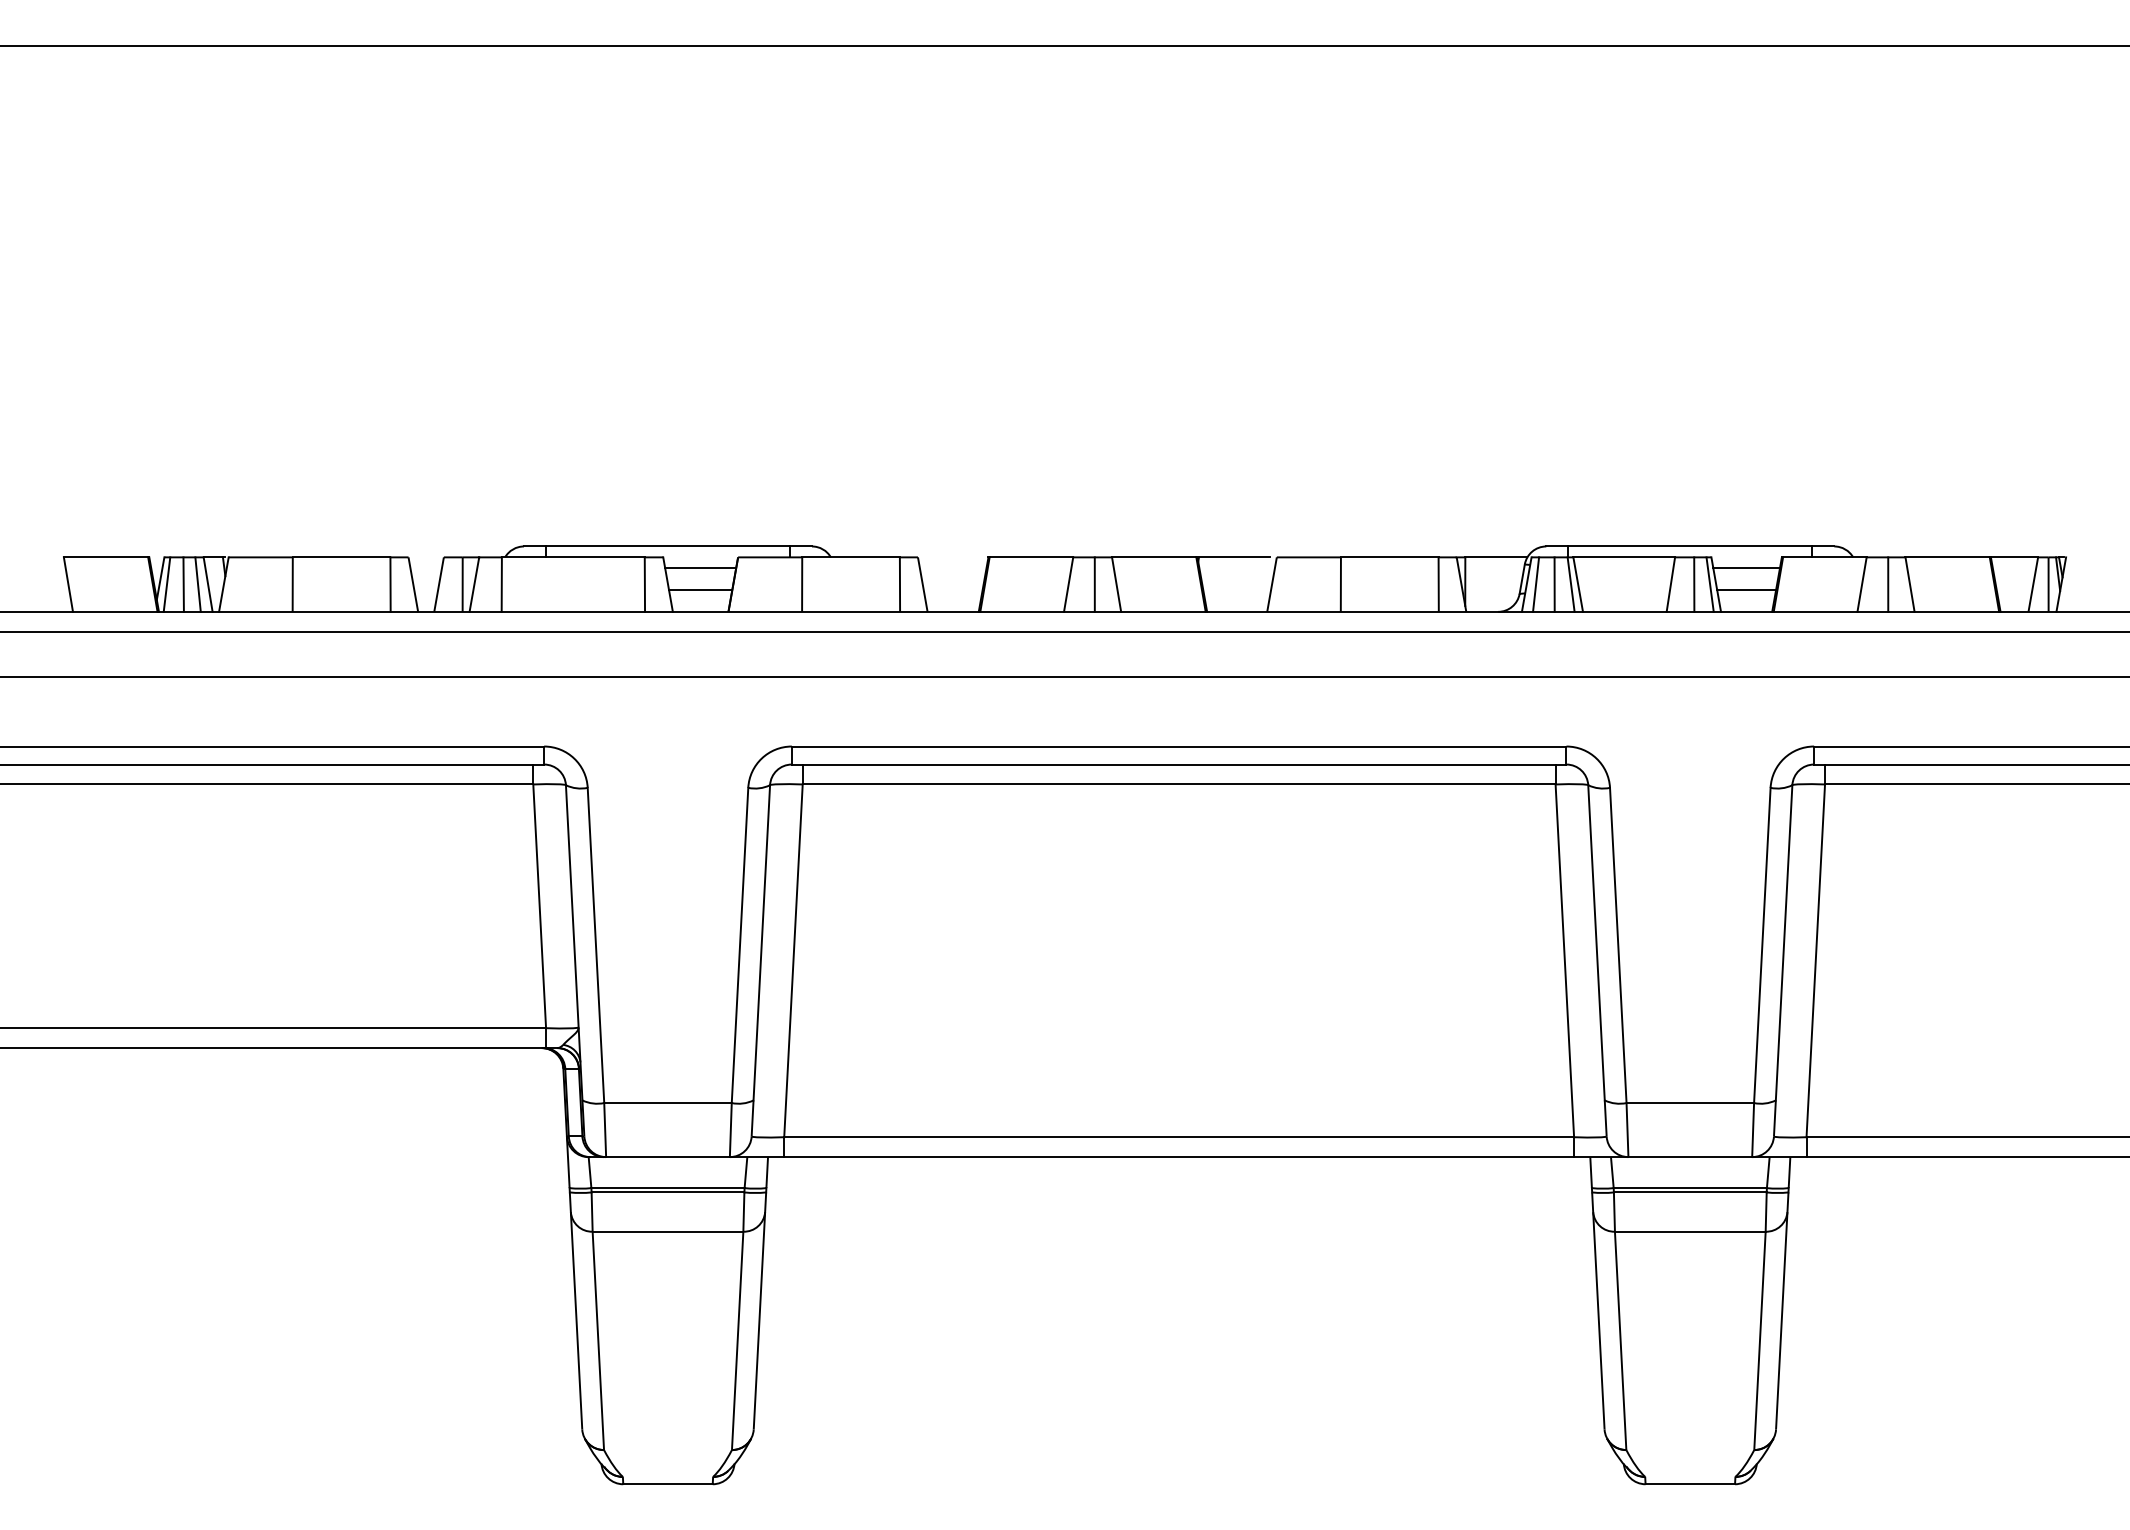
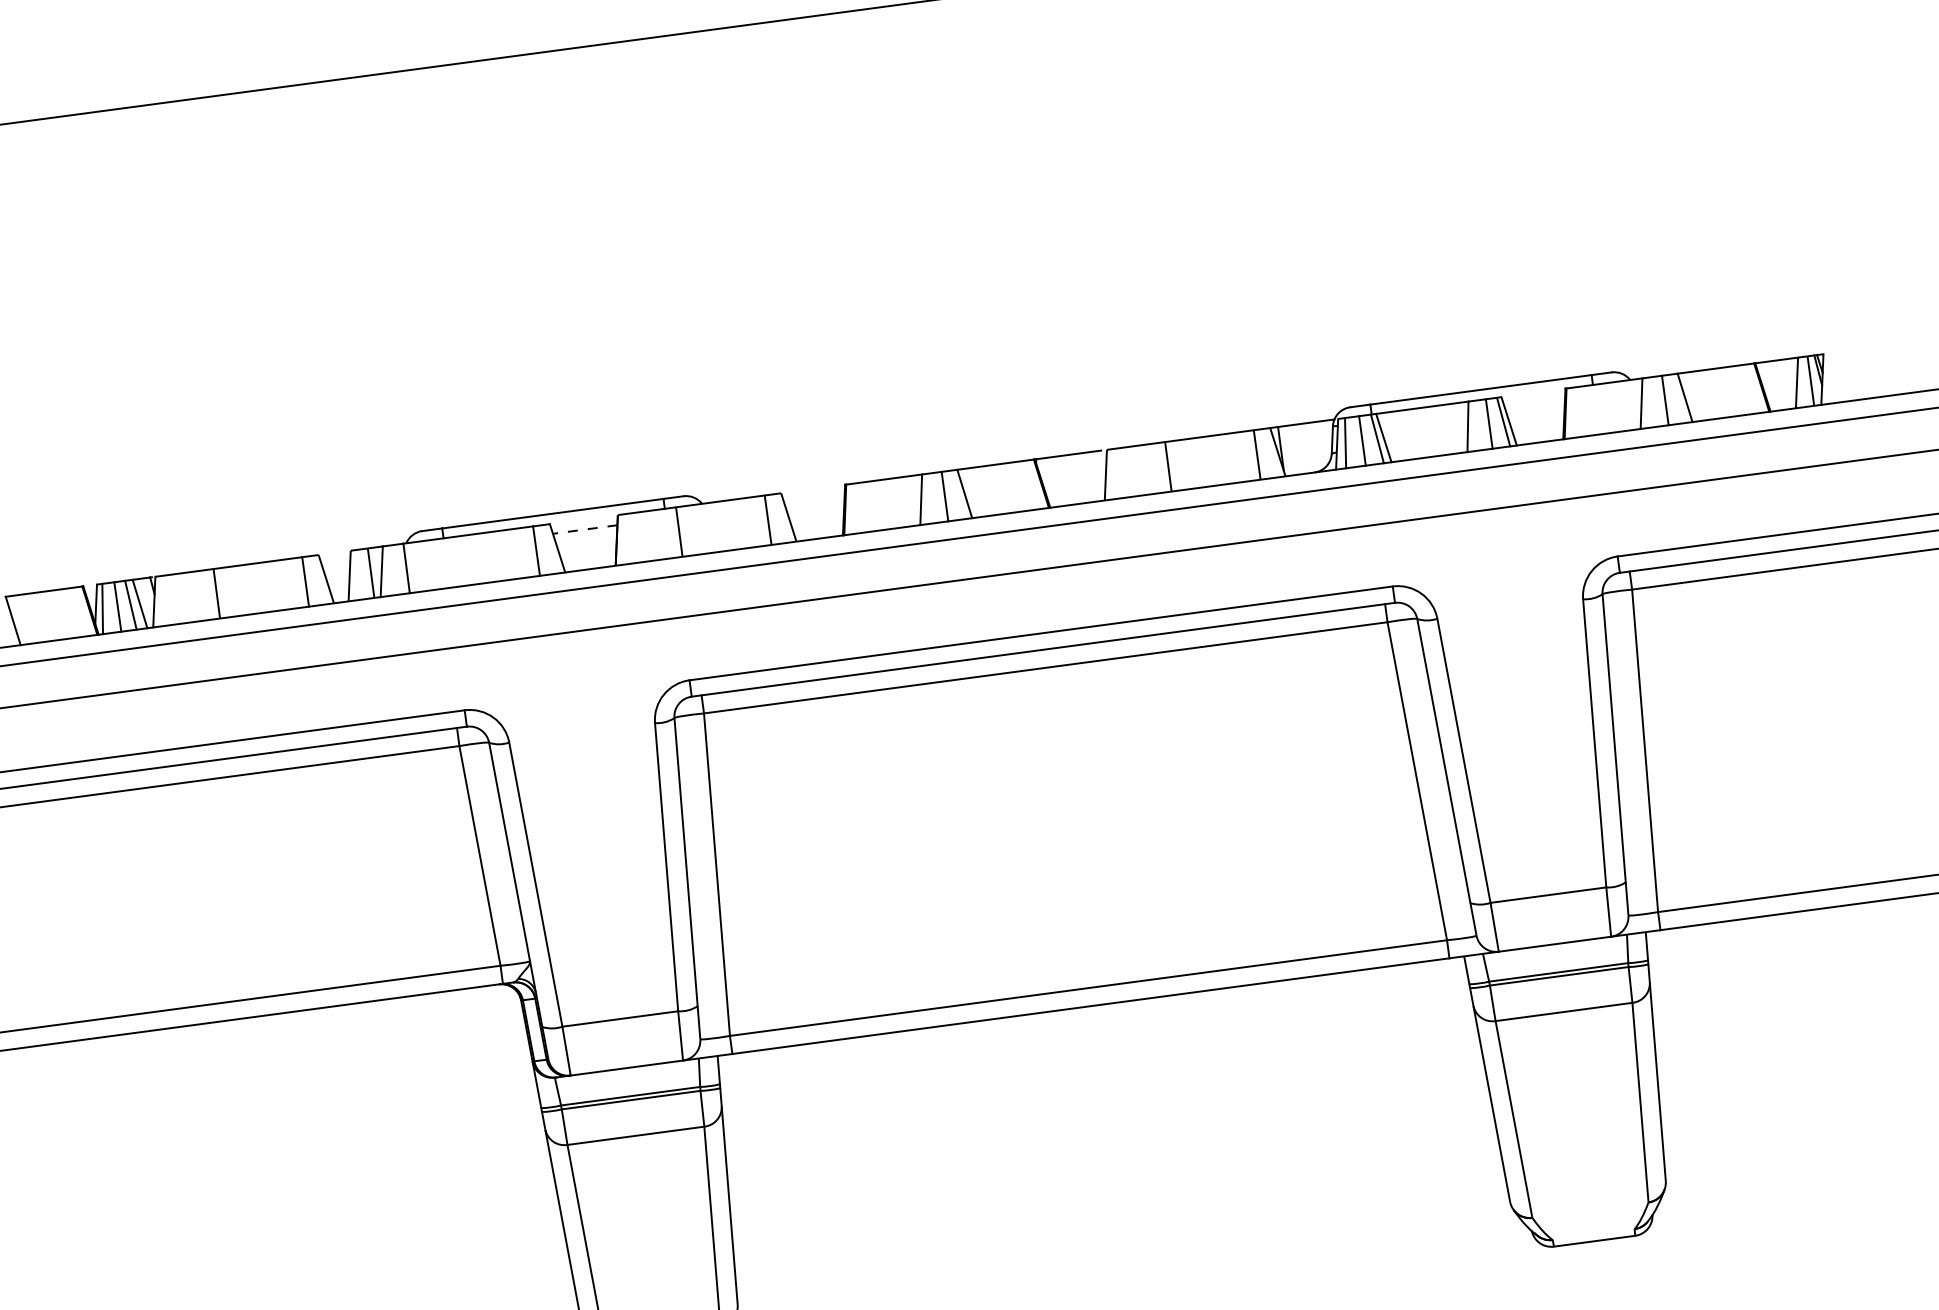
line: (700, 568) -> (585, 529), solid -> dashed
line: (1746, 568) -> (1534, 403), removed
line: (700, 590) -> (587, 549), removed
line: (1746, 590) -> (1537, 423), removed

